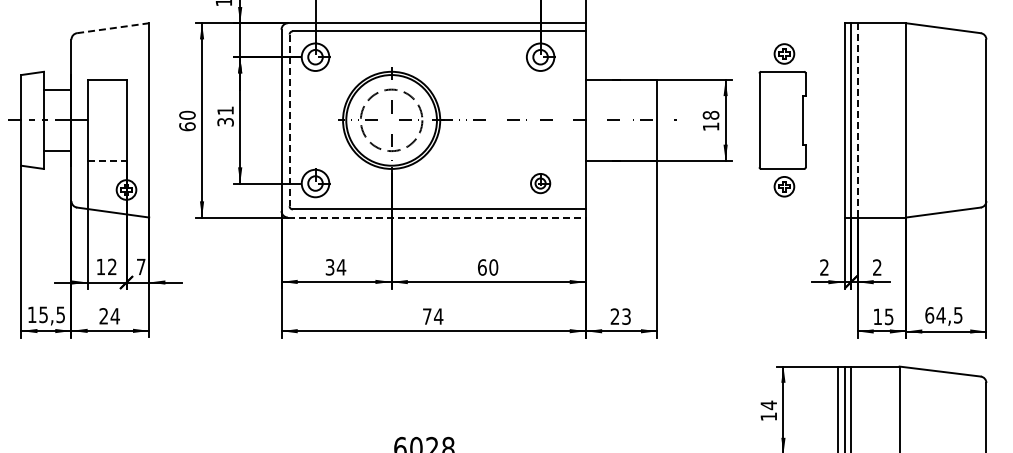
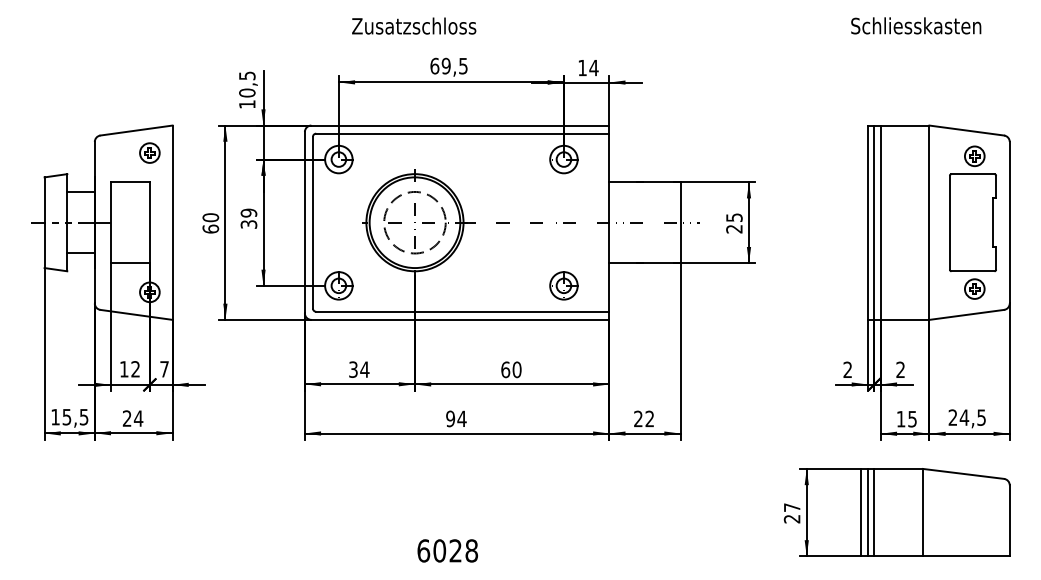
line: (114, 28) -> (137, 130), dashed -> solid
part: (126, 50) -> (149, 152), added
text: (225, 110) -> (248, 212), 31 -> 39
line: (289, 120) -> (312, 222), dashed -> solid
part: (782, 120) -> (972, 222), moved
text: (711, 121) -> (734, 223), 18 -> 25
line: (857, 121) -> (880, 223), dashed -> solid
line: (107, 161) -> (130, 263), dashed -> solid
part: (540, 183) -> (563, 285), size x1.43
line: (437, 217) -> (460, 319), dashed -> solid
text: (929, 315) -> (952, 417), 64,5 -> 24,5
text: (427, 316) -> (450, 418), 74 -> 94
text: (626, 317) -> (649, 419), 23 -> 22
text: (768, 411) -> (791, 513), 14 -> 27

